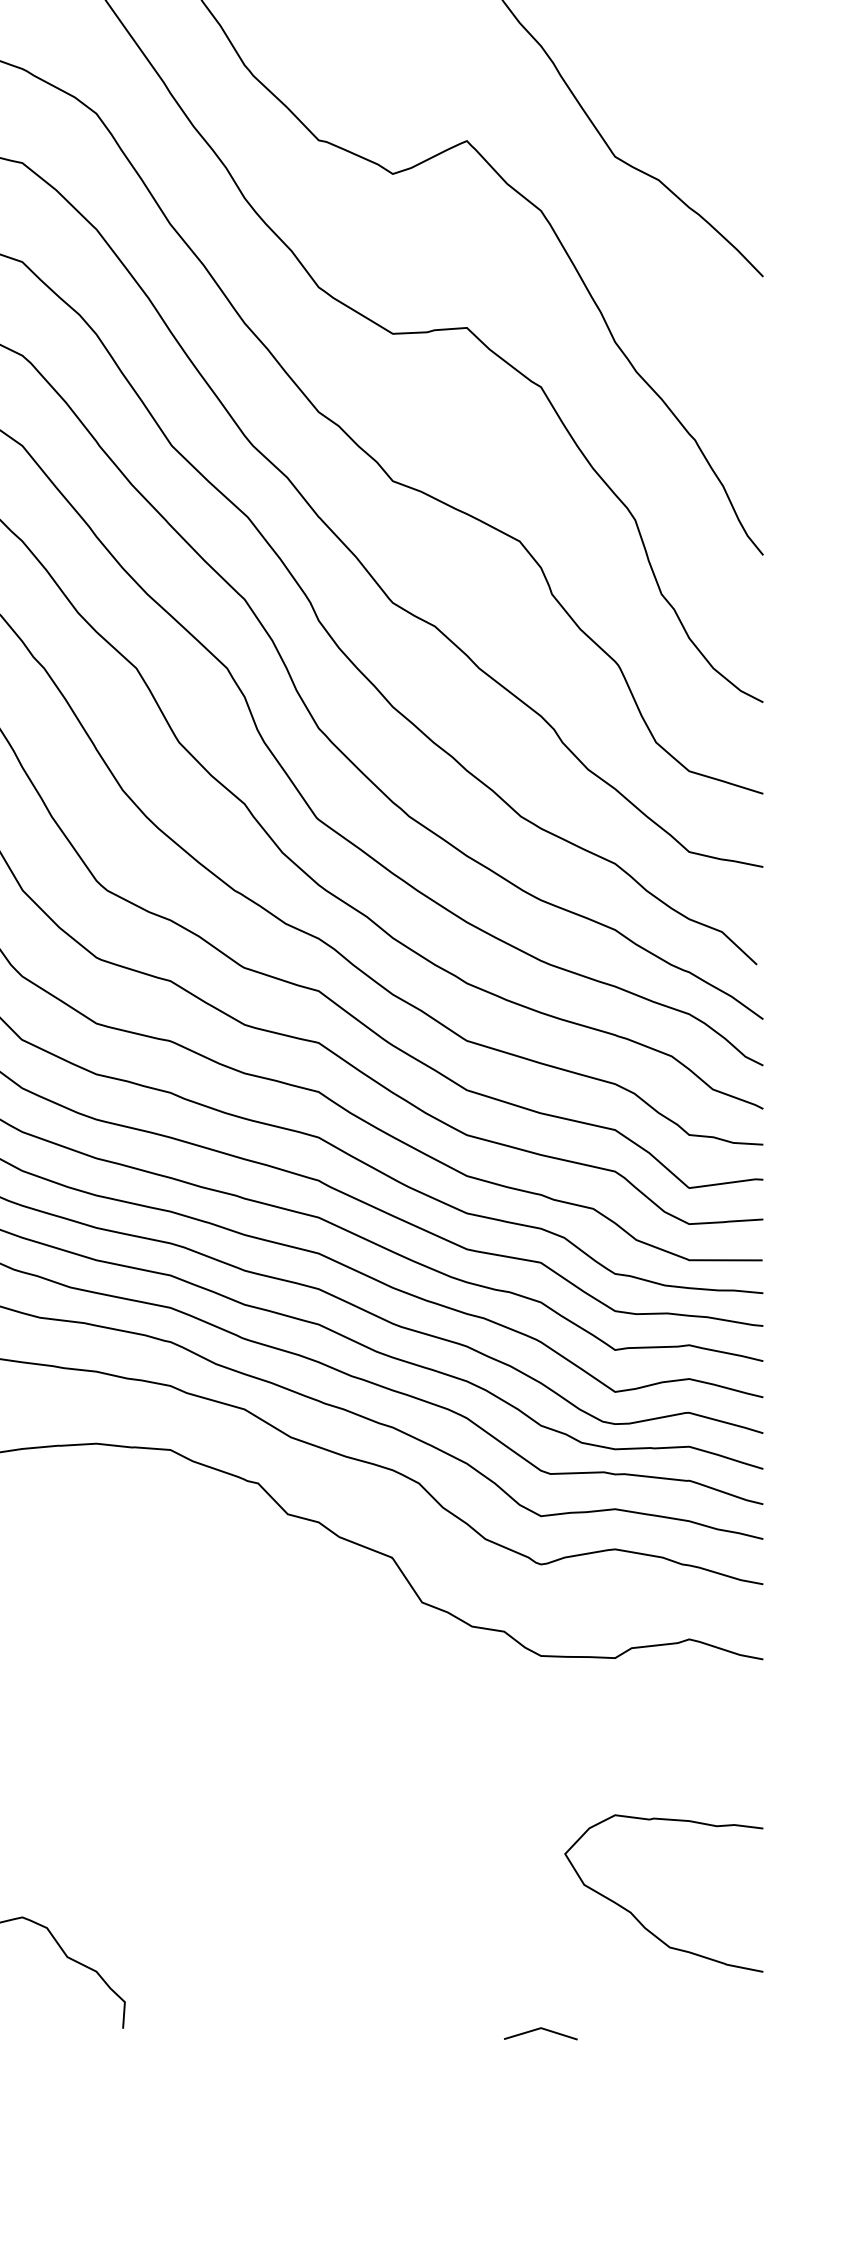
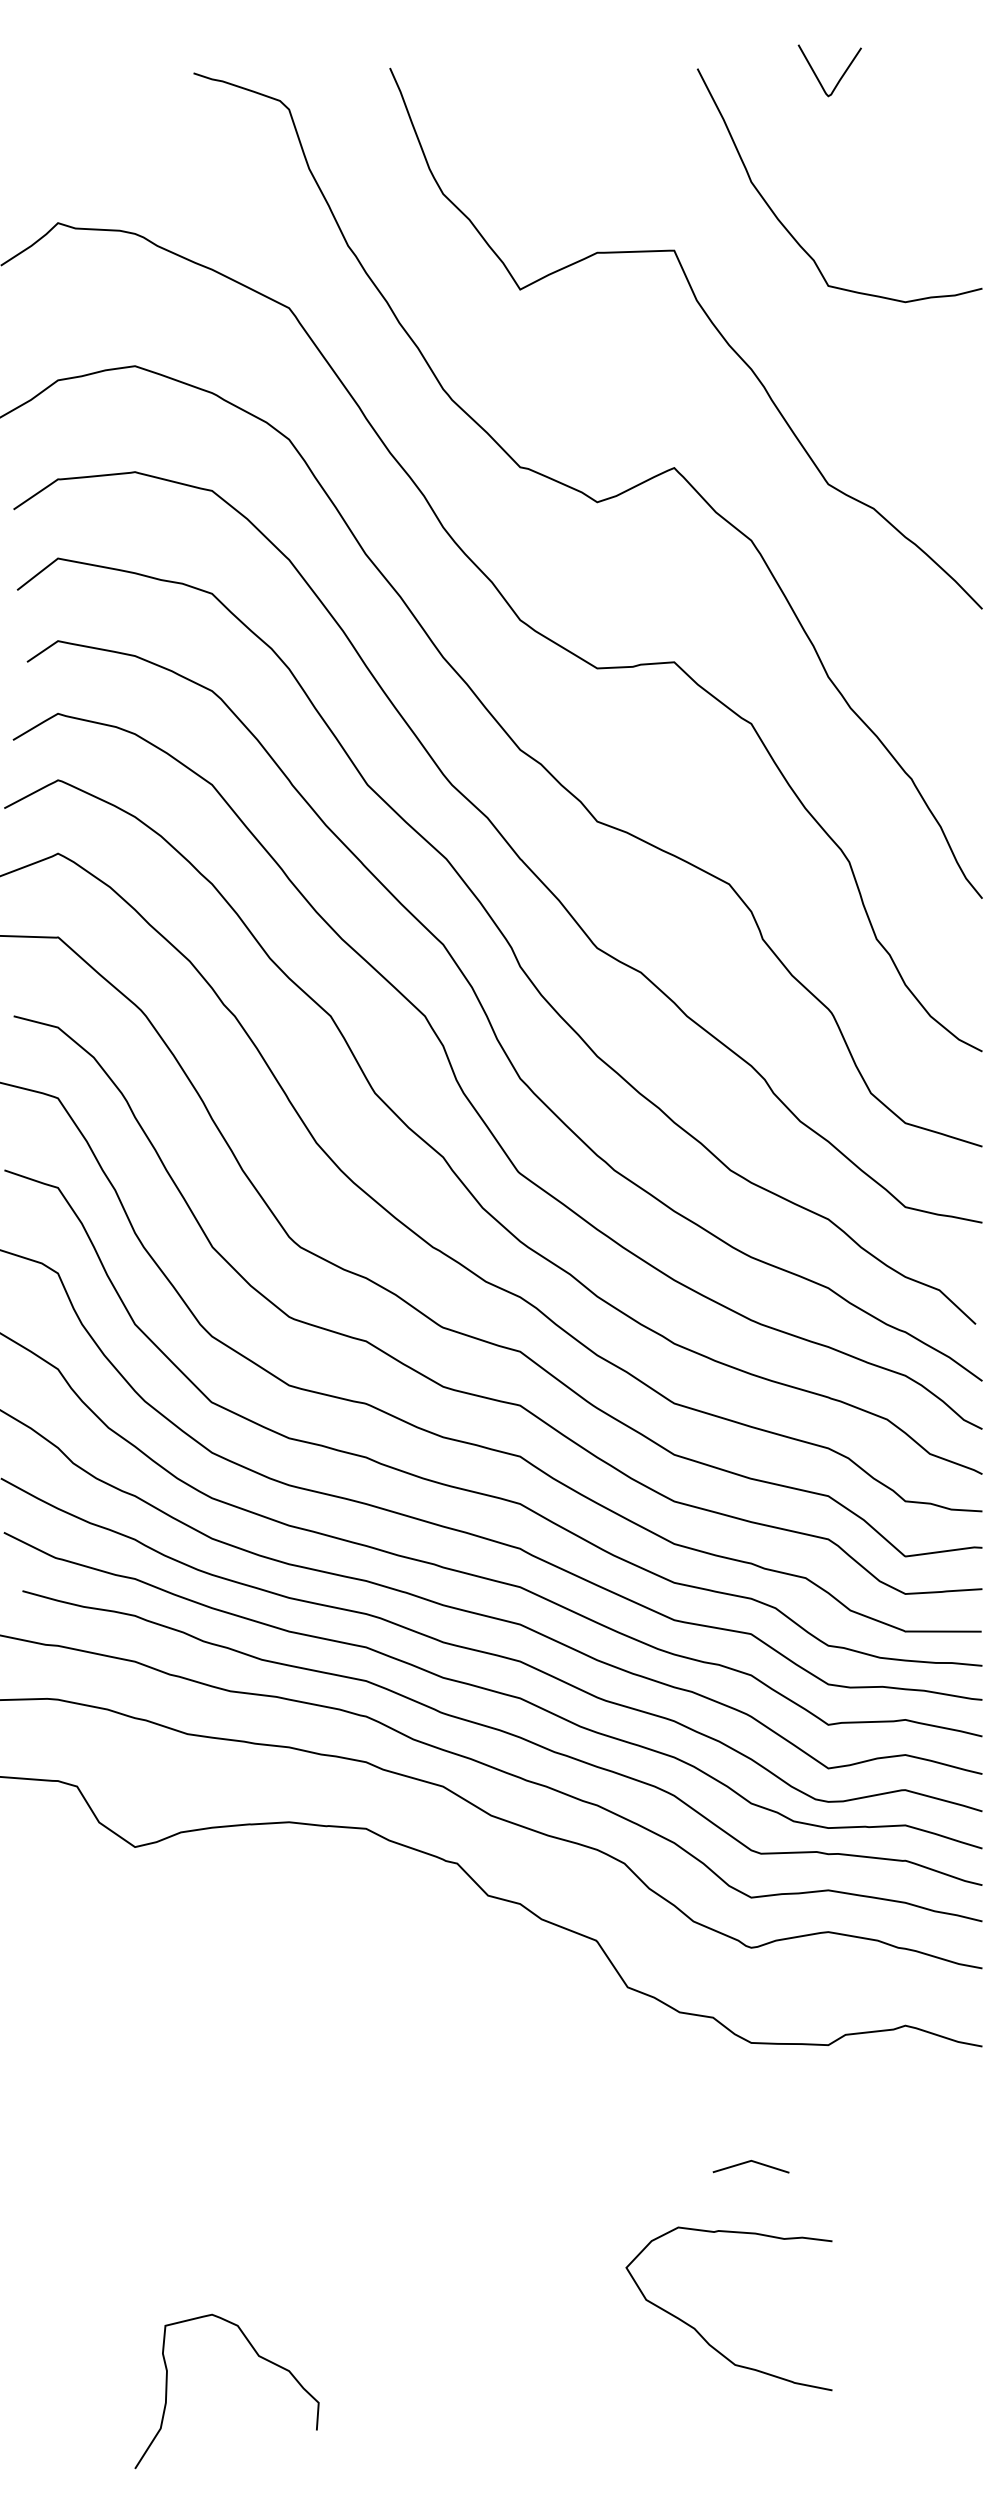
curve: (637, 1918) -> (701, 2334), moved
line: (539, 2029) -> (749, 2162), moved

